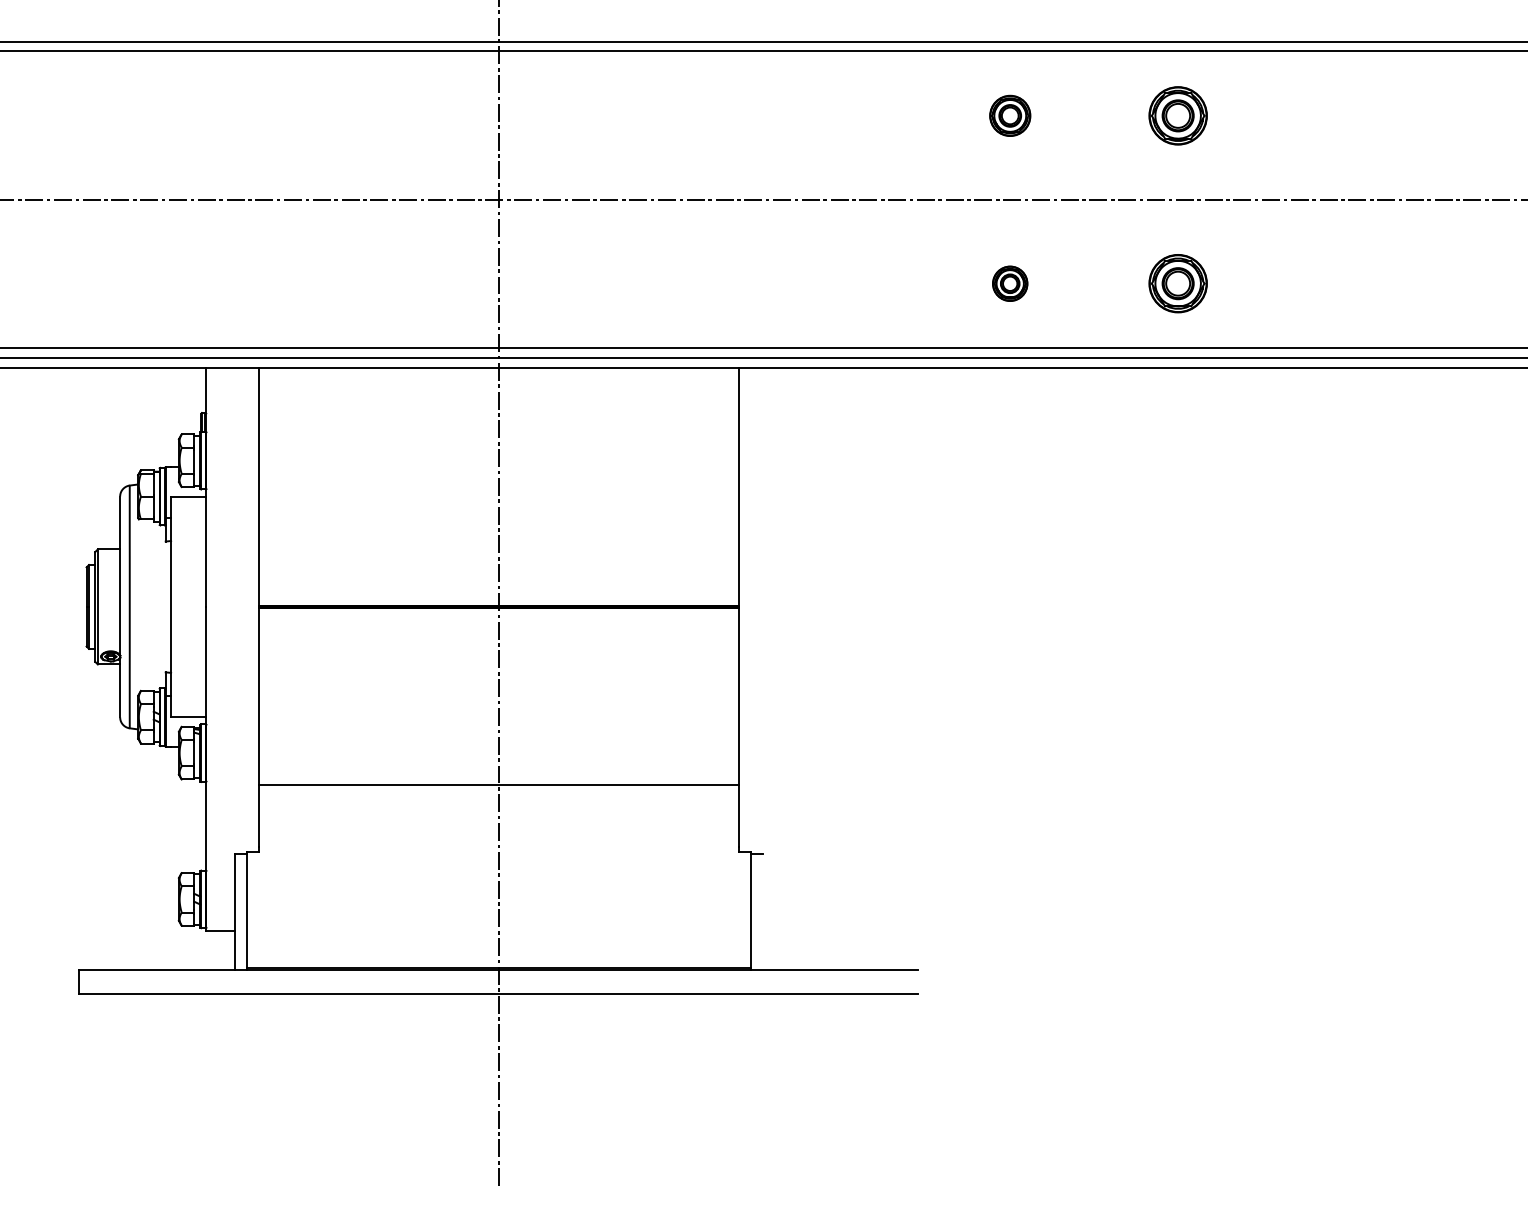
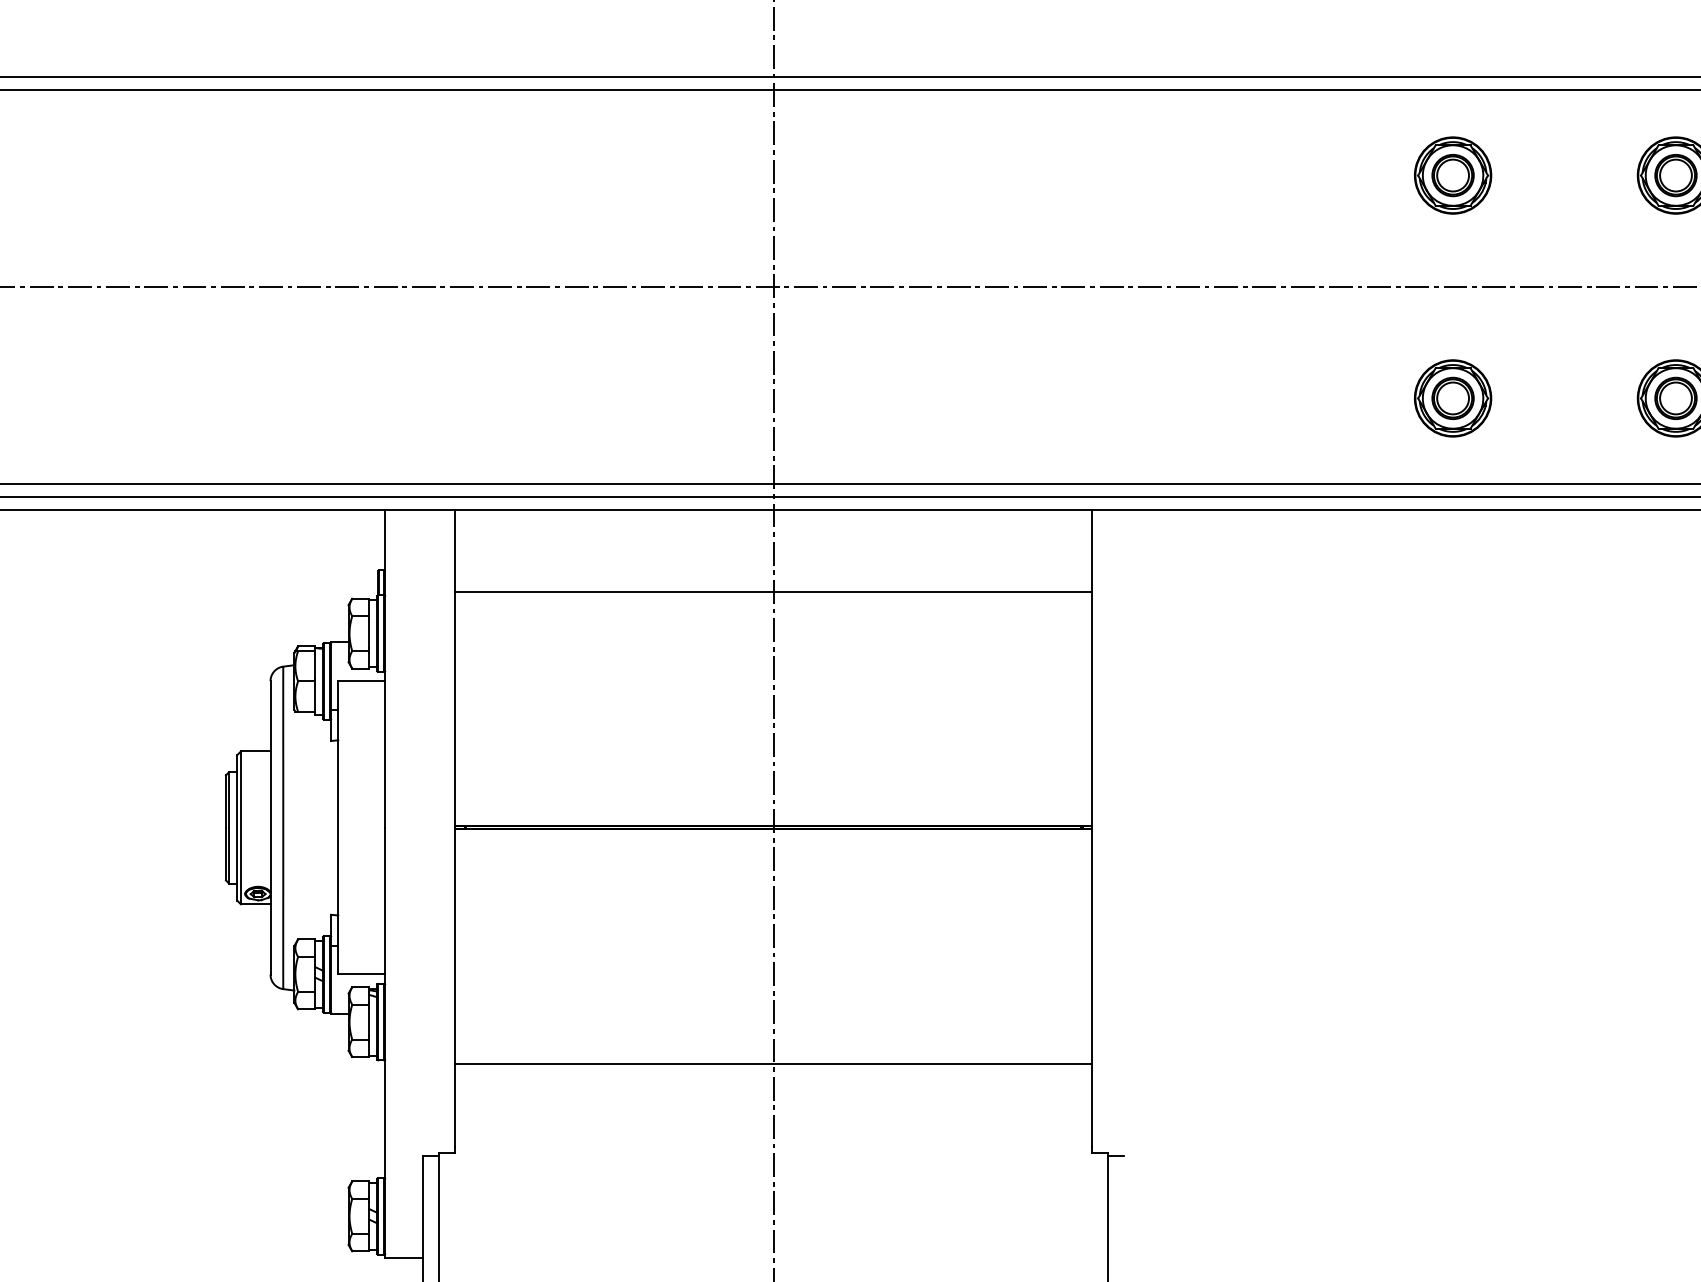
part: (1009, 115) -> (1451, 175), size x1.43
part: (1009, 283) -> (1451, 398), size x1.67
line: (498, 429) -> (773, 592), added

